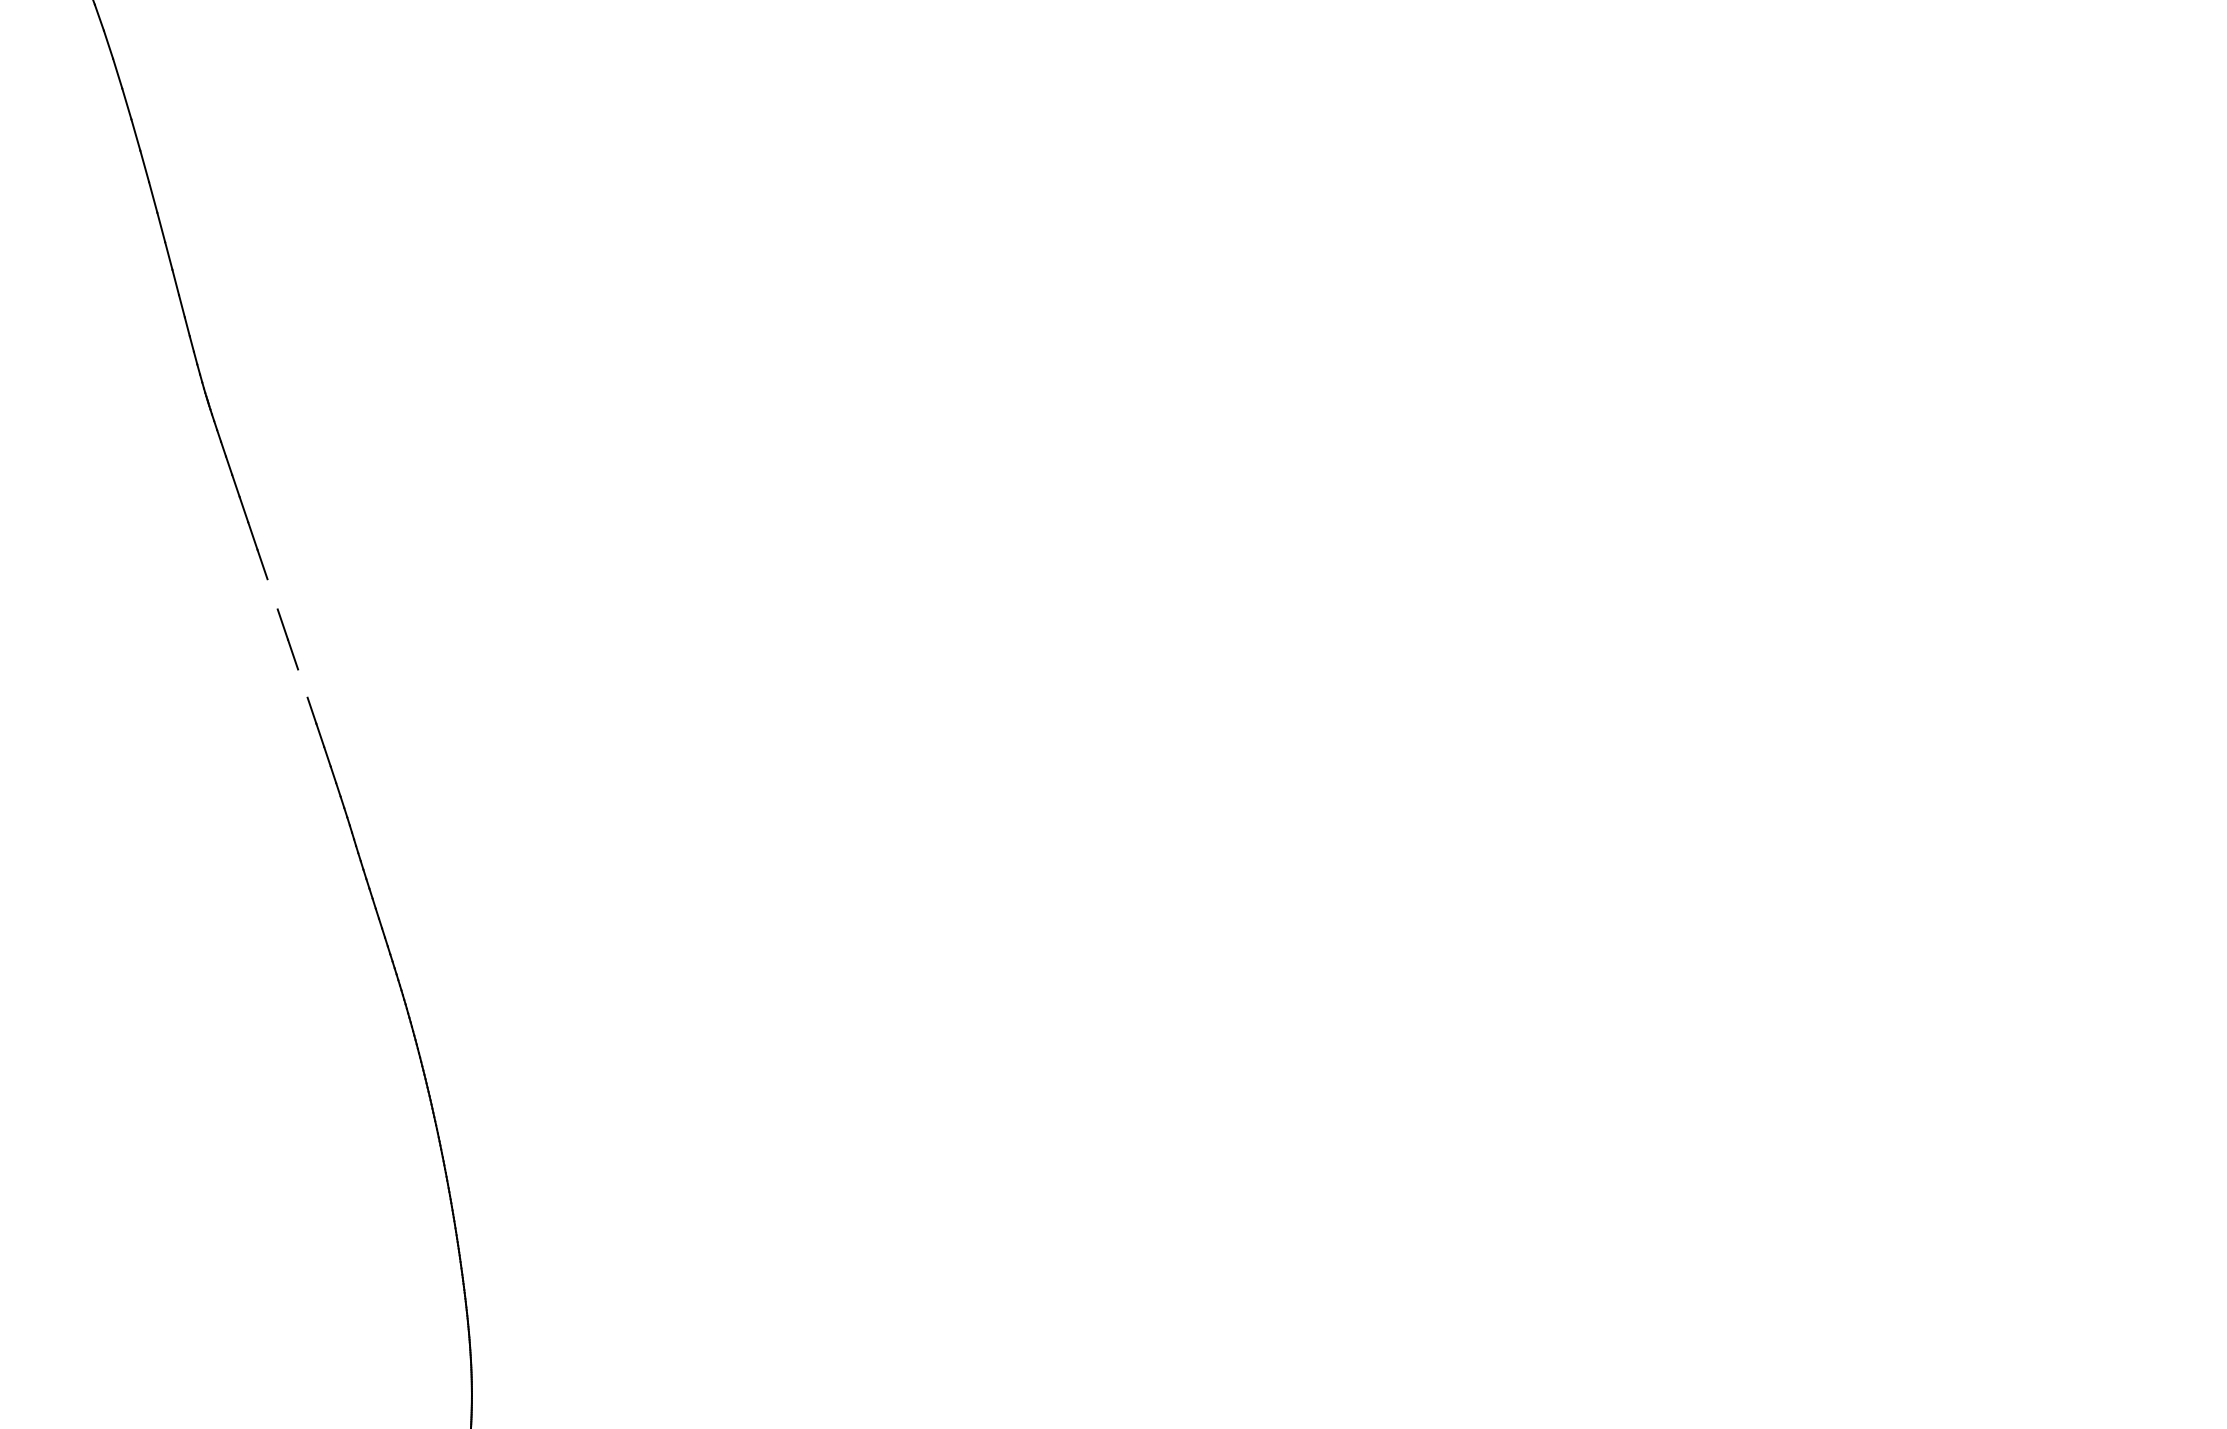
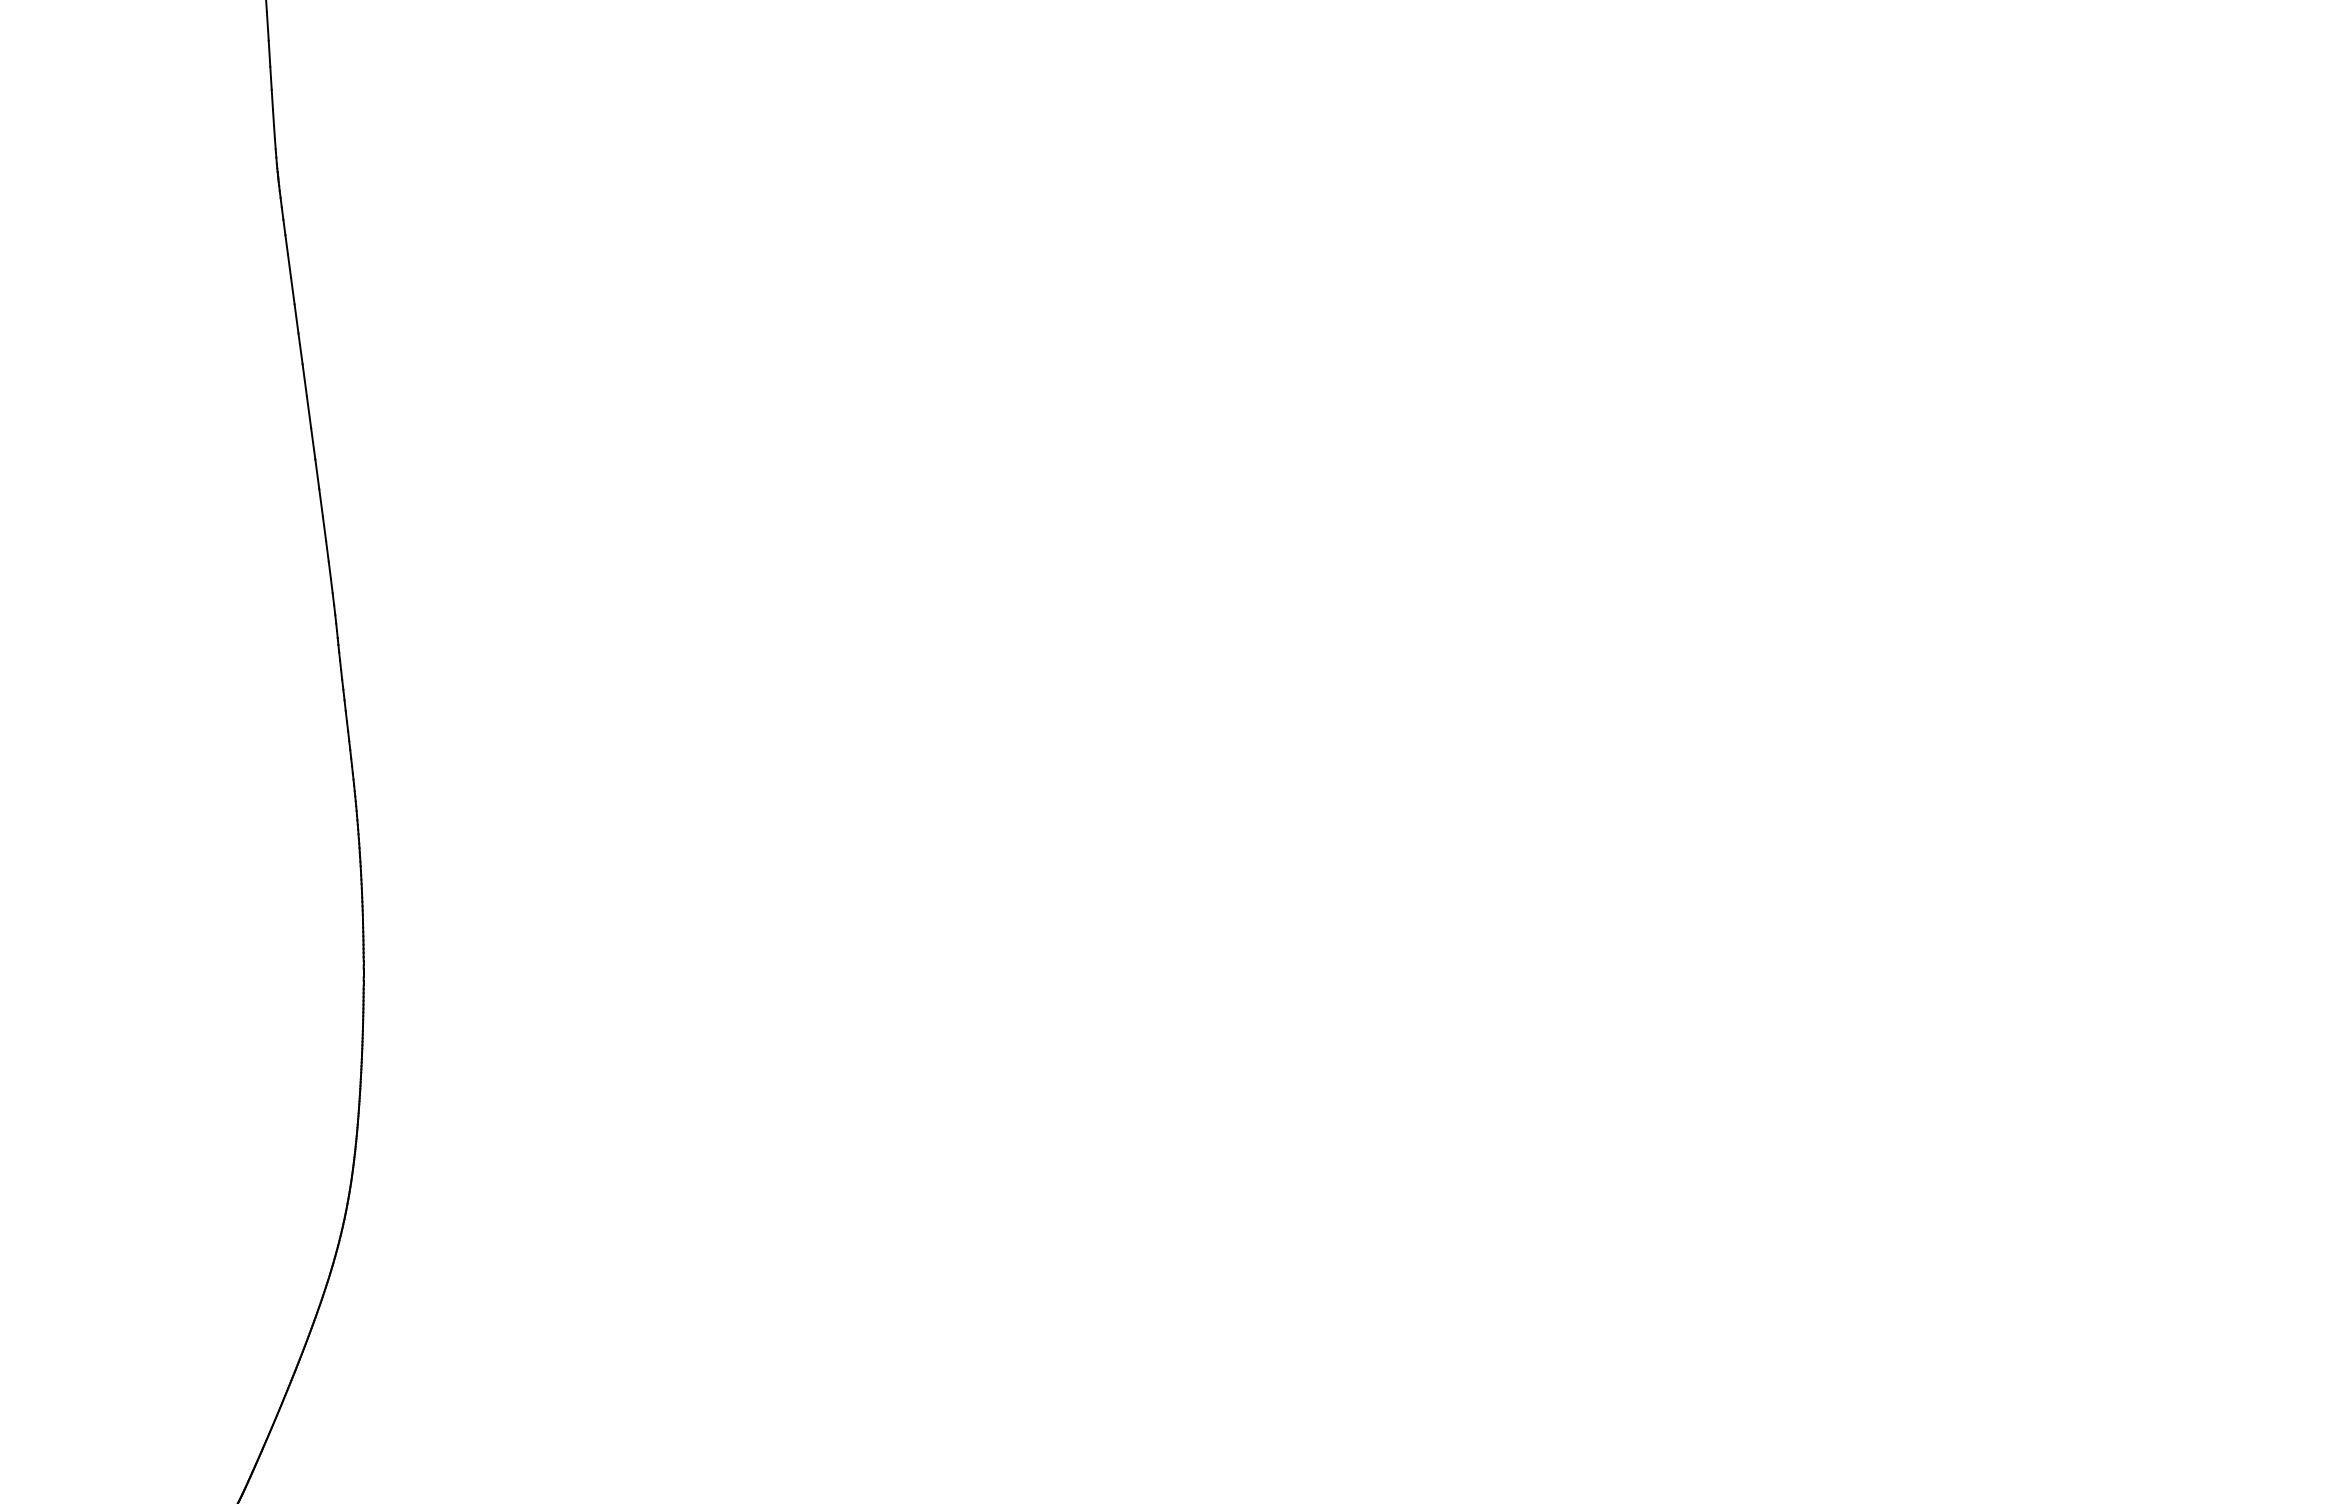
line: (272, 594) -> (304, 380), added
line: (303, 683) -> (317, 474), added

